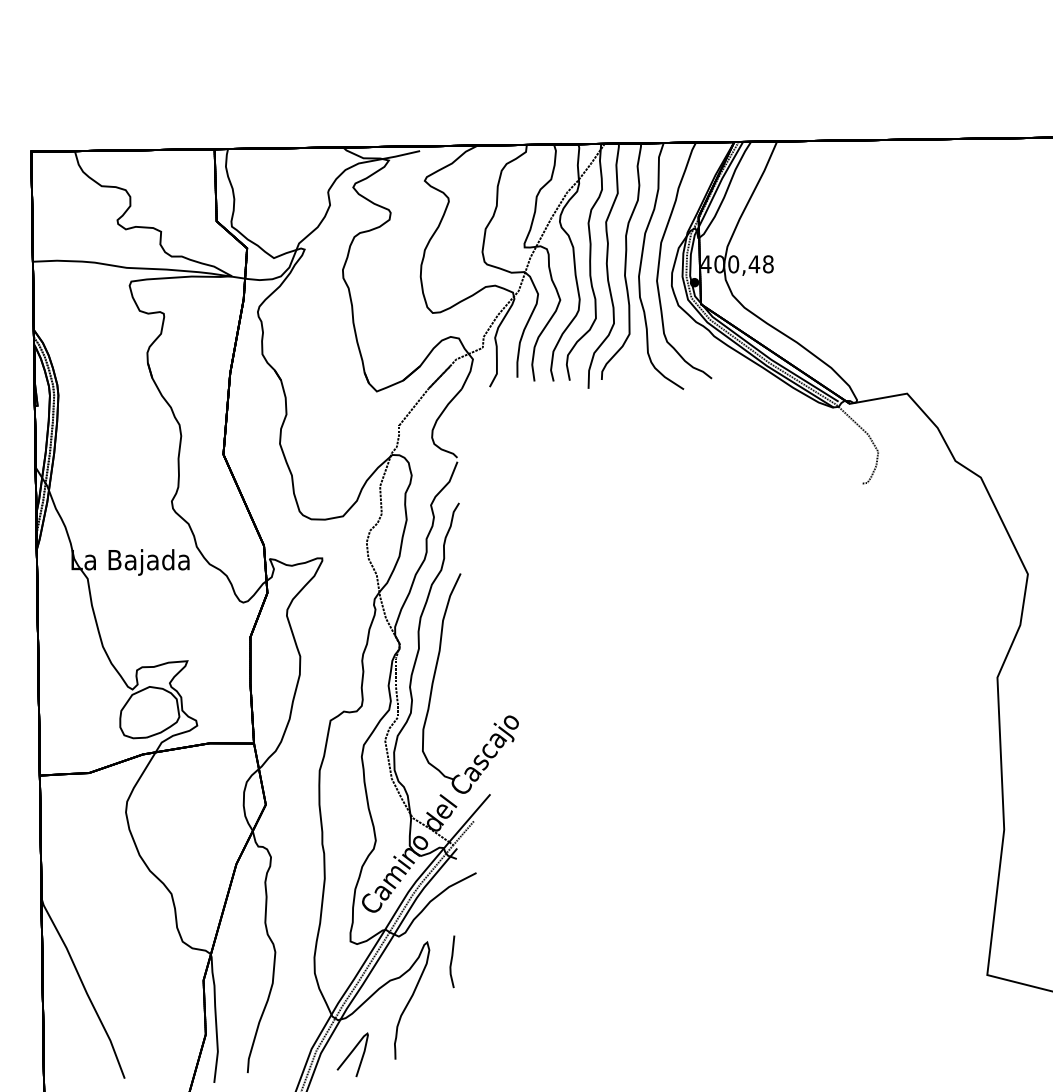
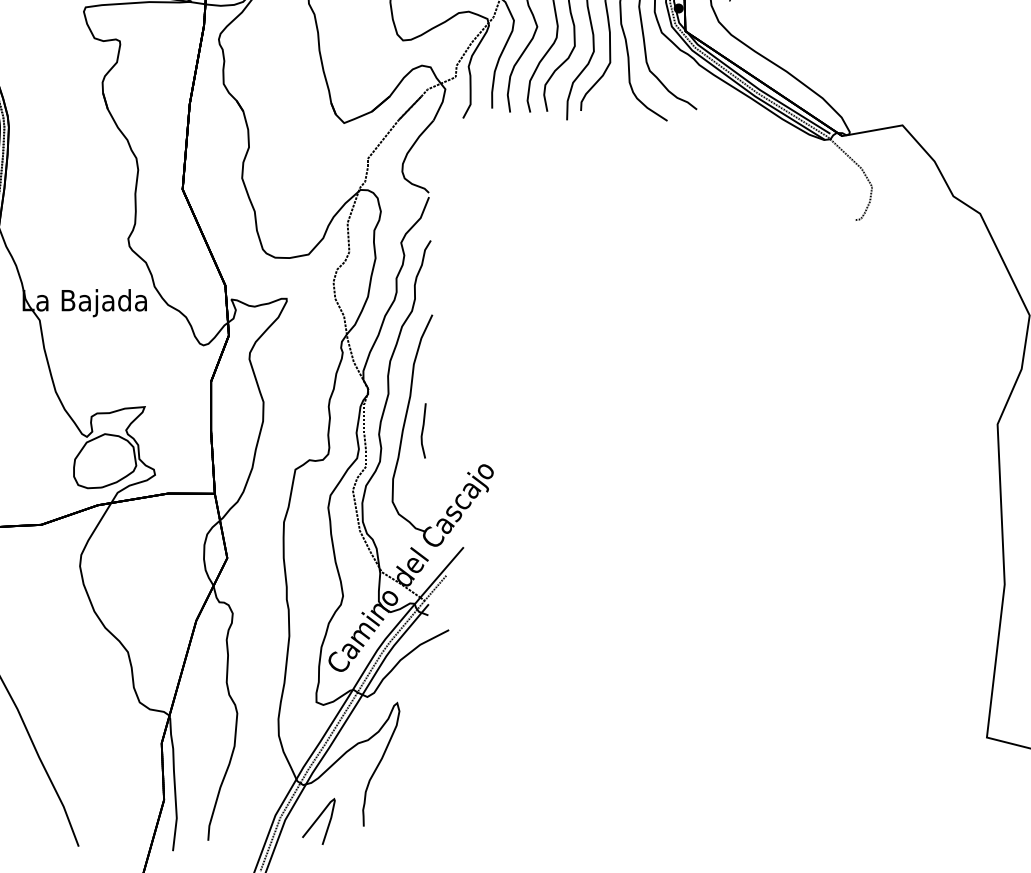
line: (452, 961) -> (423, 430), moved

